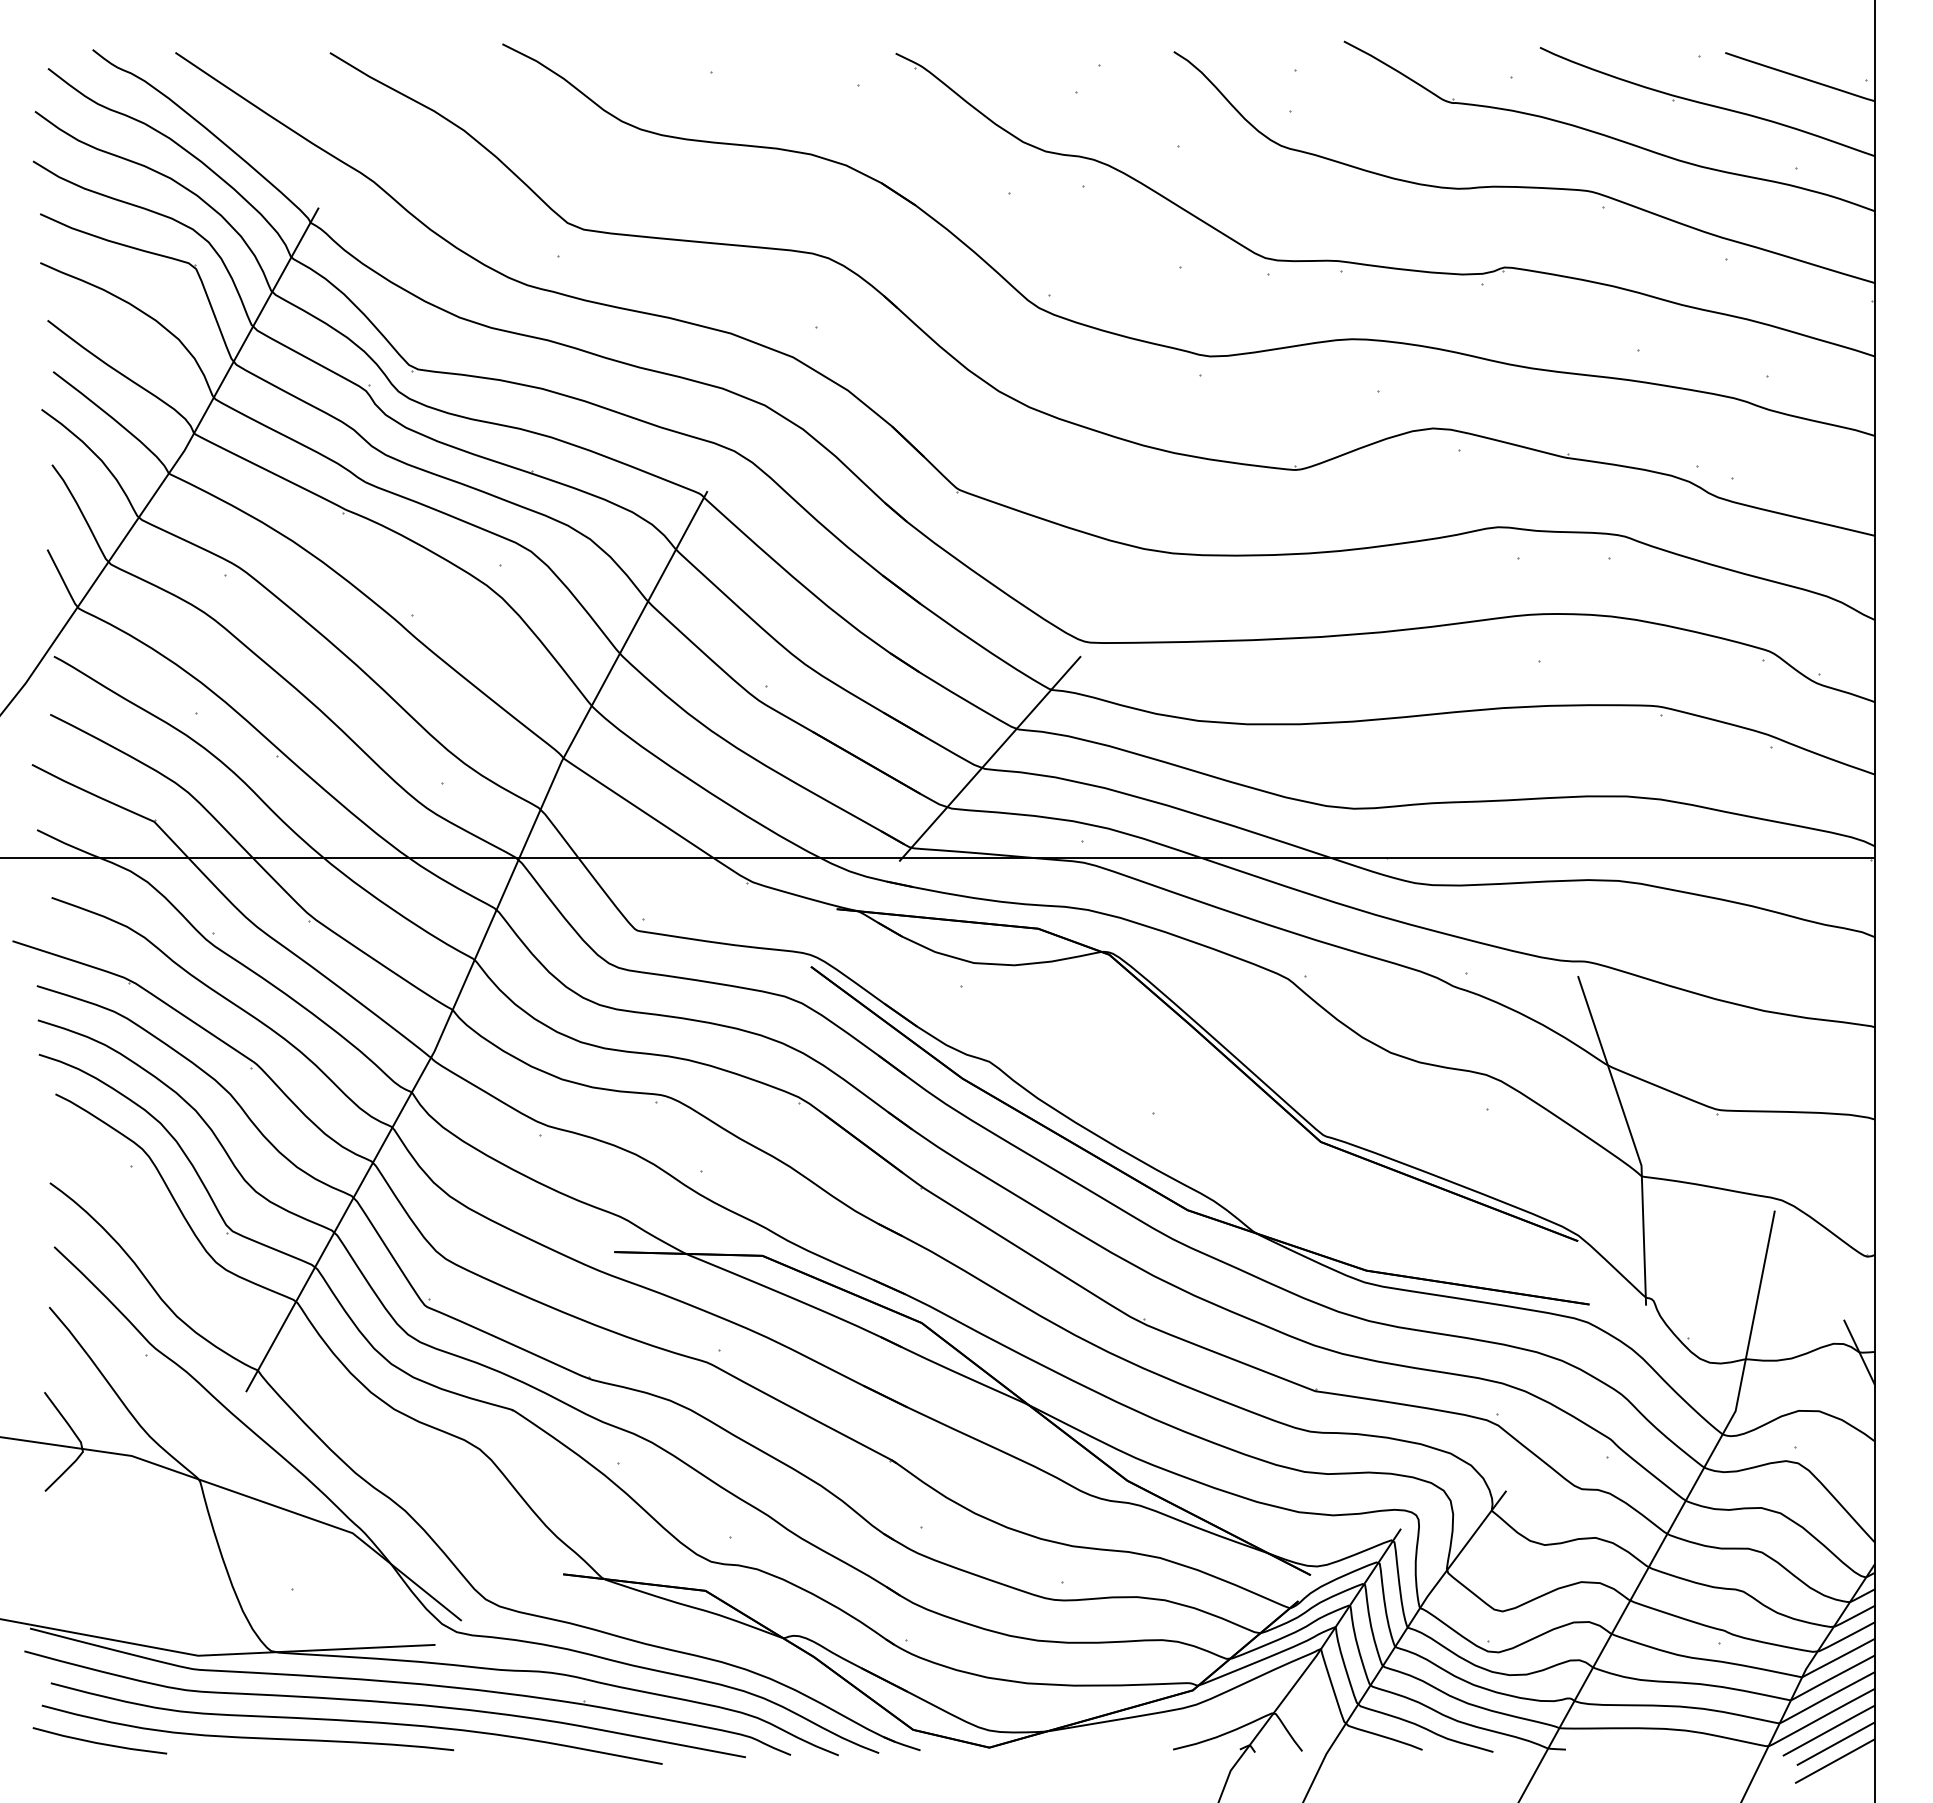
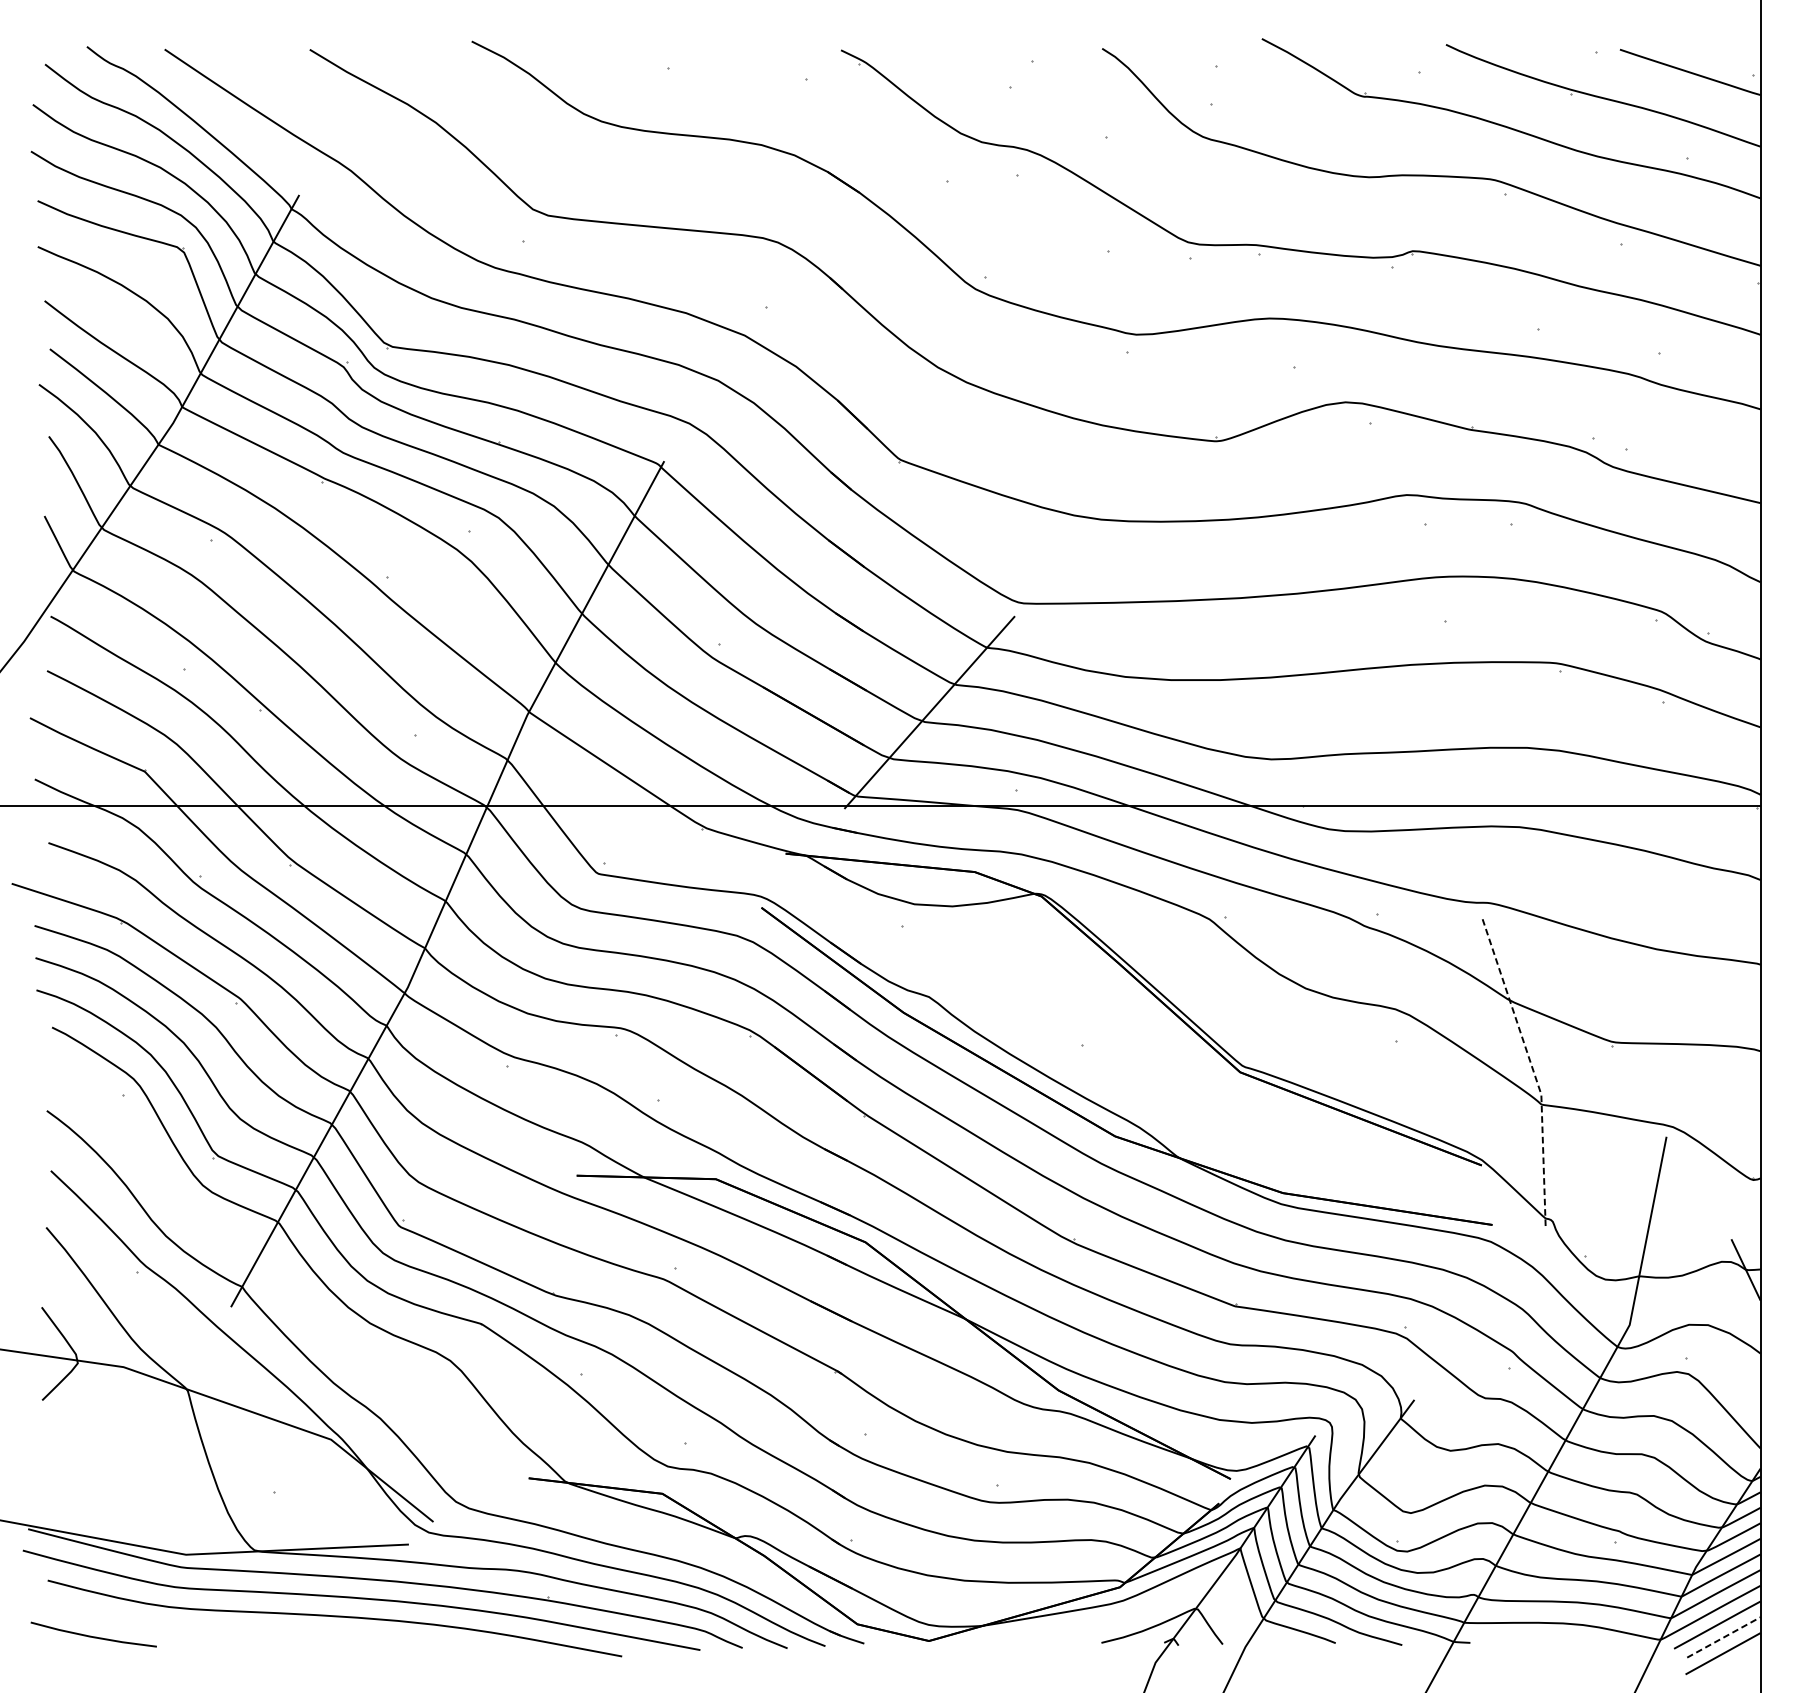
line: (1632, 1138) -> (1532, 1069), solid -> dashed
curve: (247, 1736) -> (232, 1630), removed
line: (1835, 1743) -> (1723, 1637), solid -> dashed

